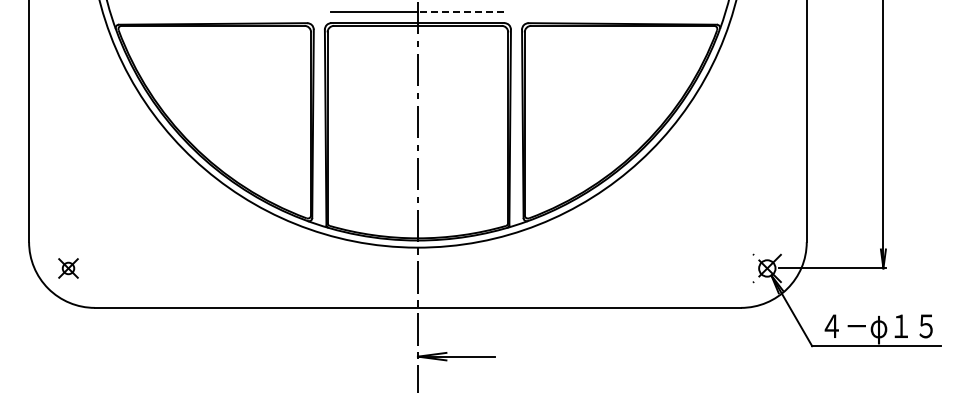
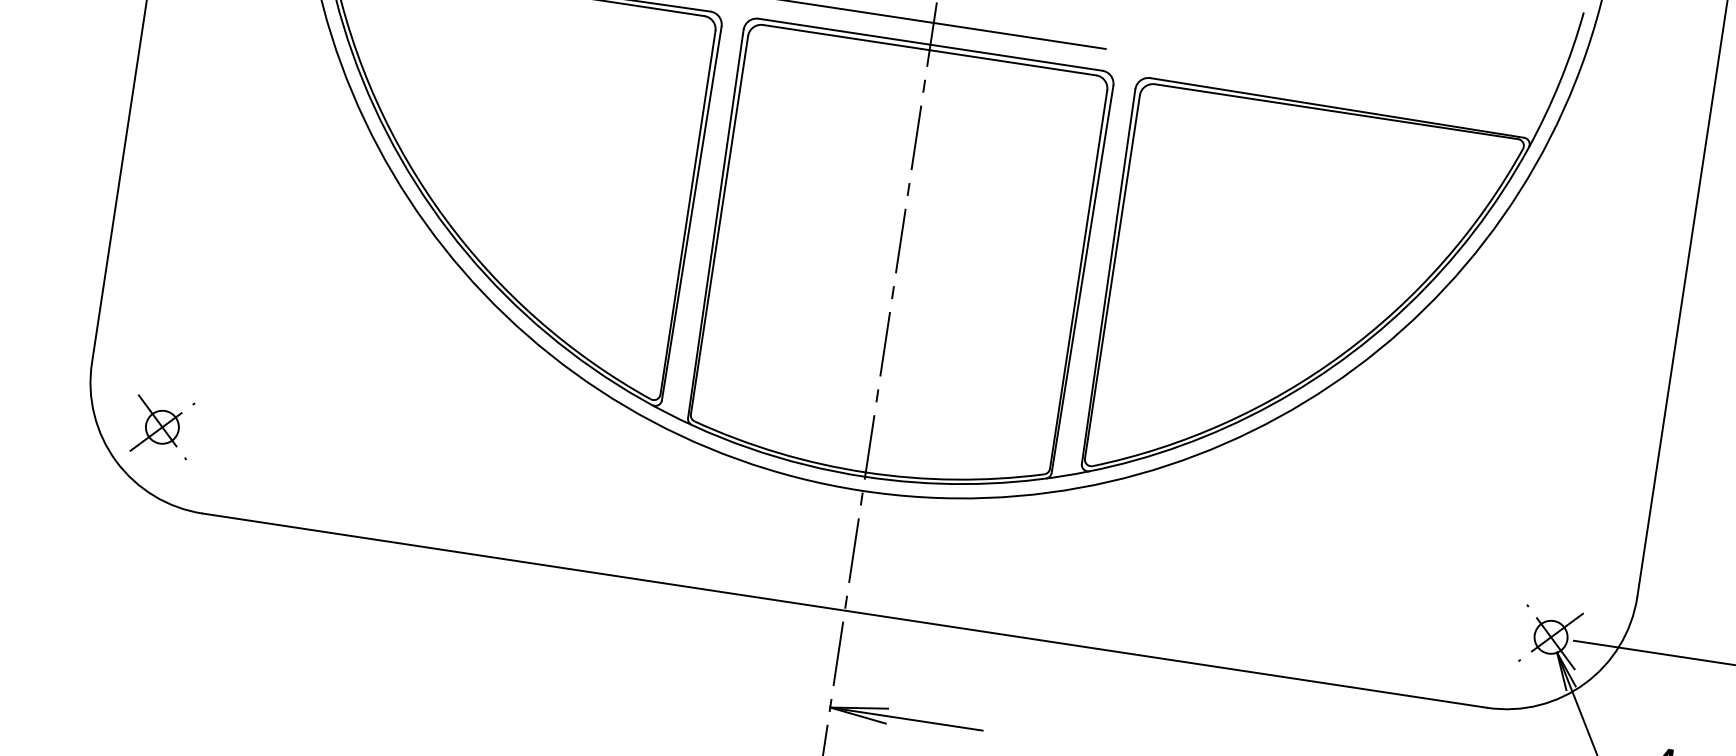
line: (460, 12) -> (1018, 36), dashed -> solid
part: (68, 268) -> (162, 427), size x1.43

